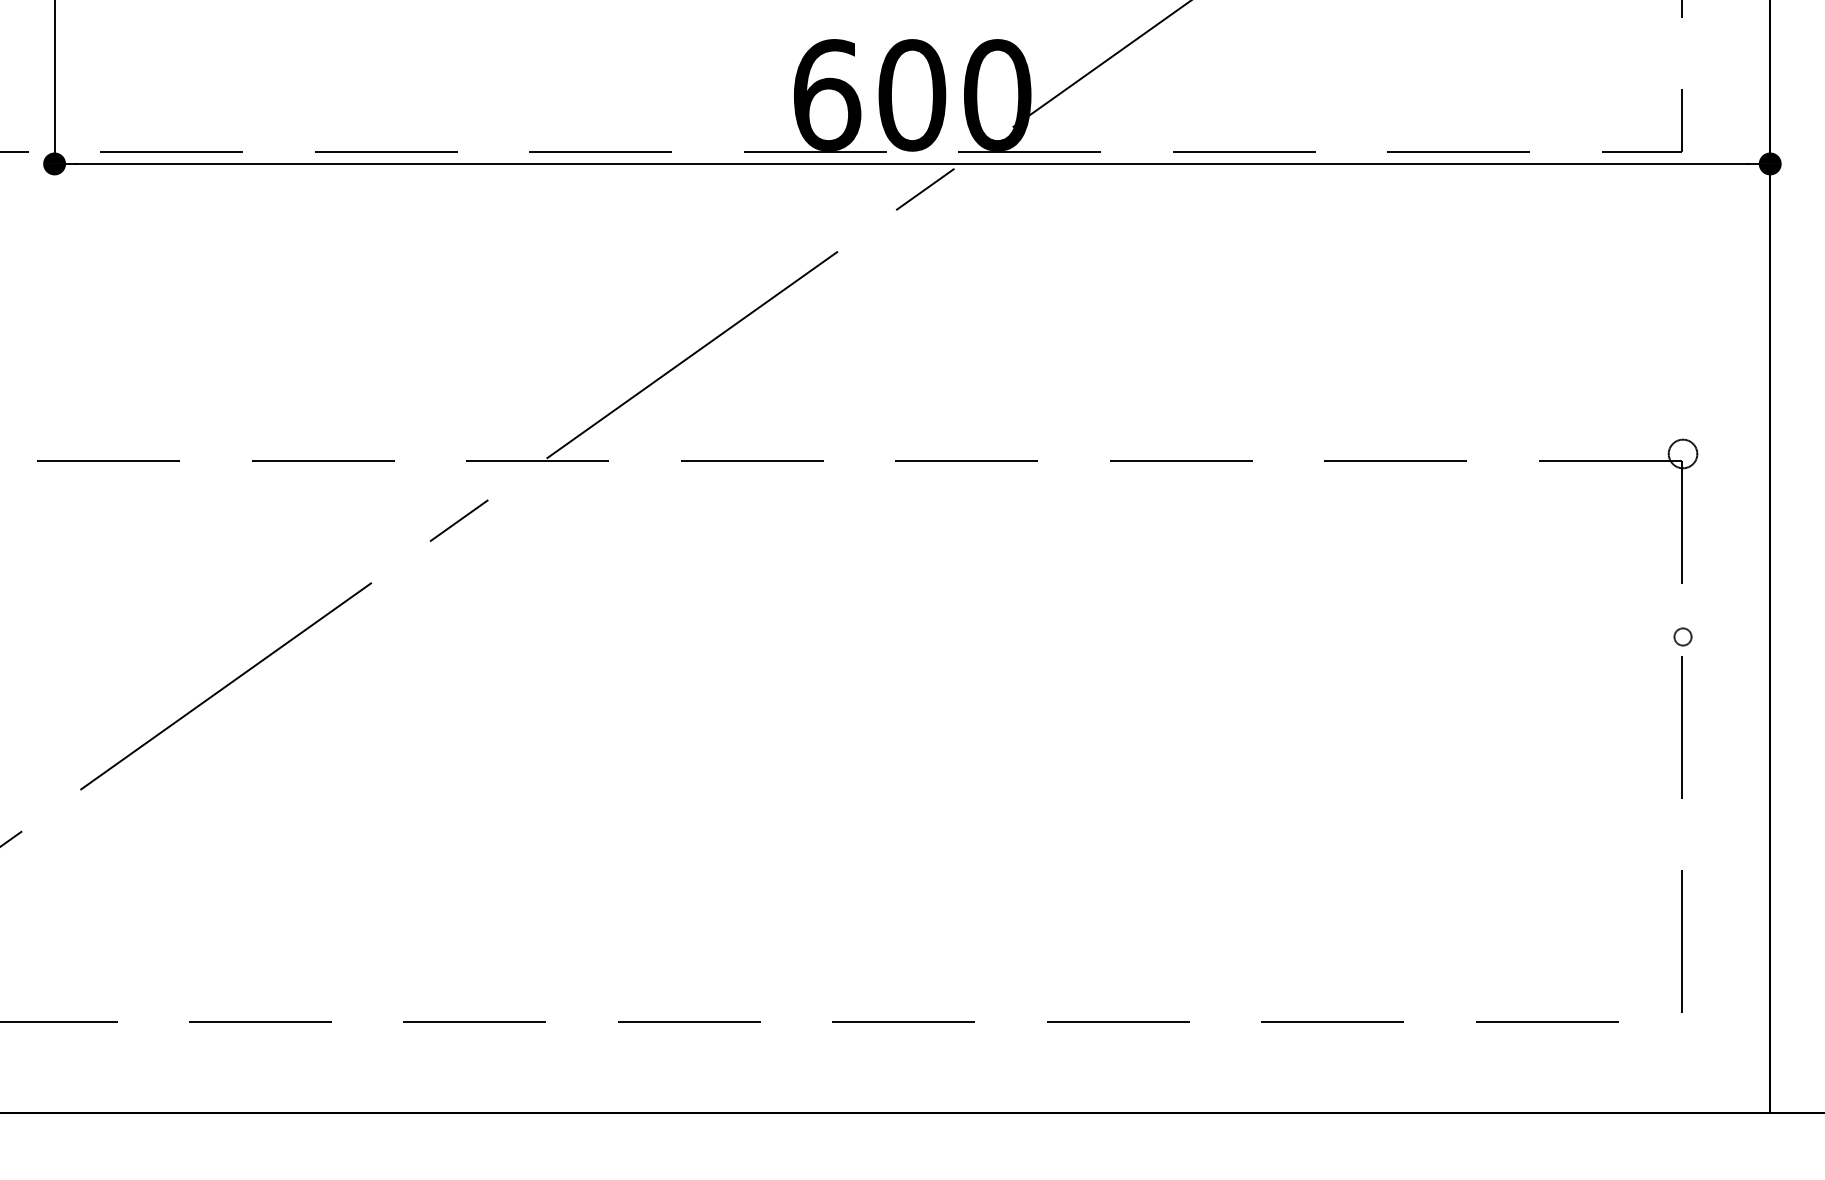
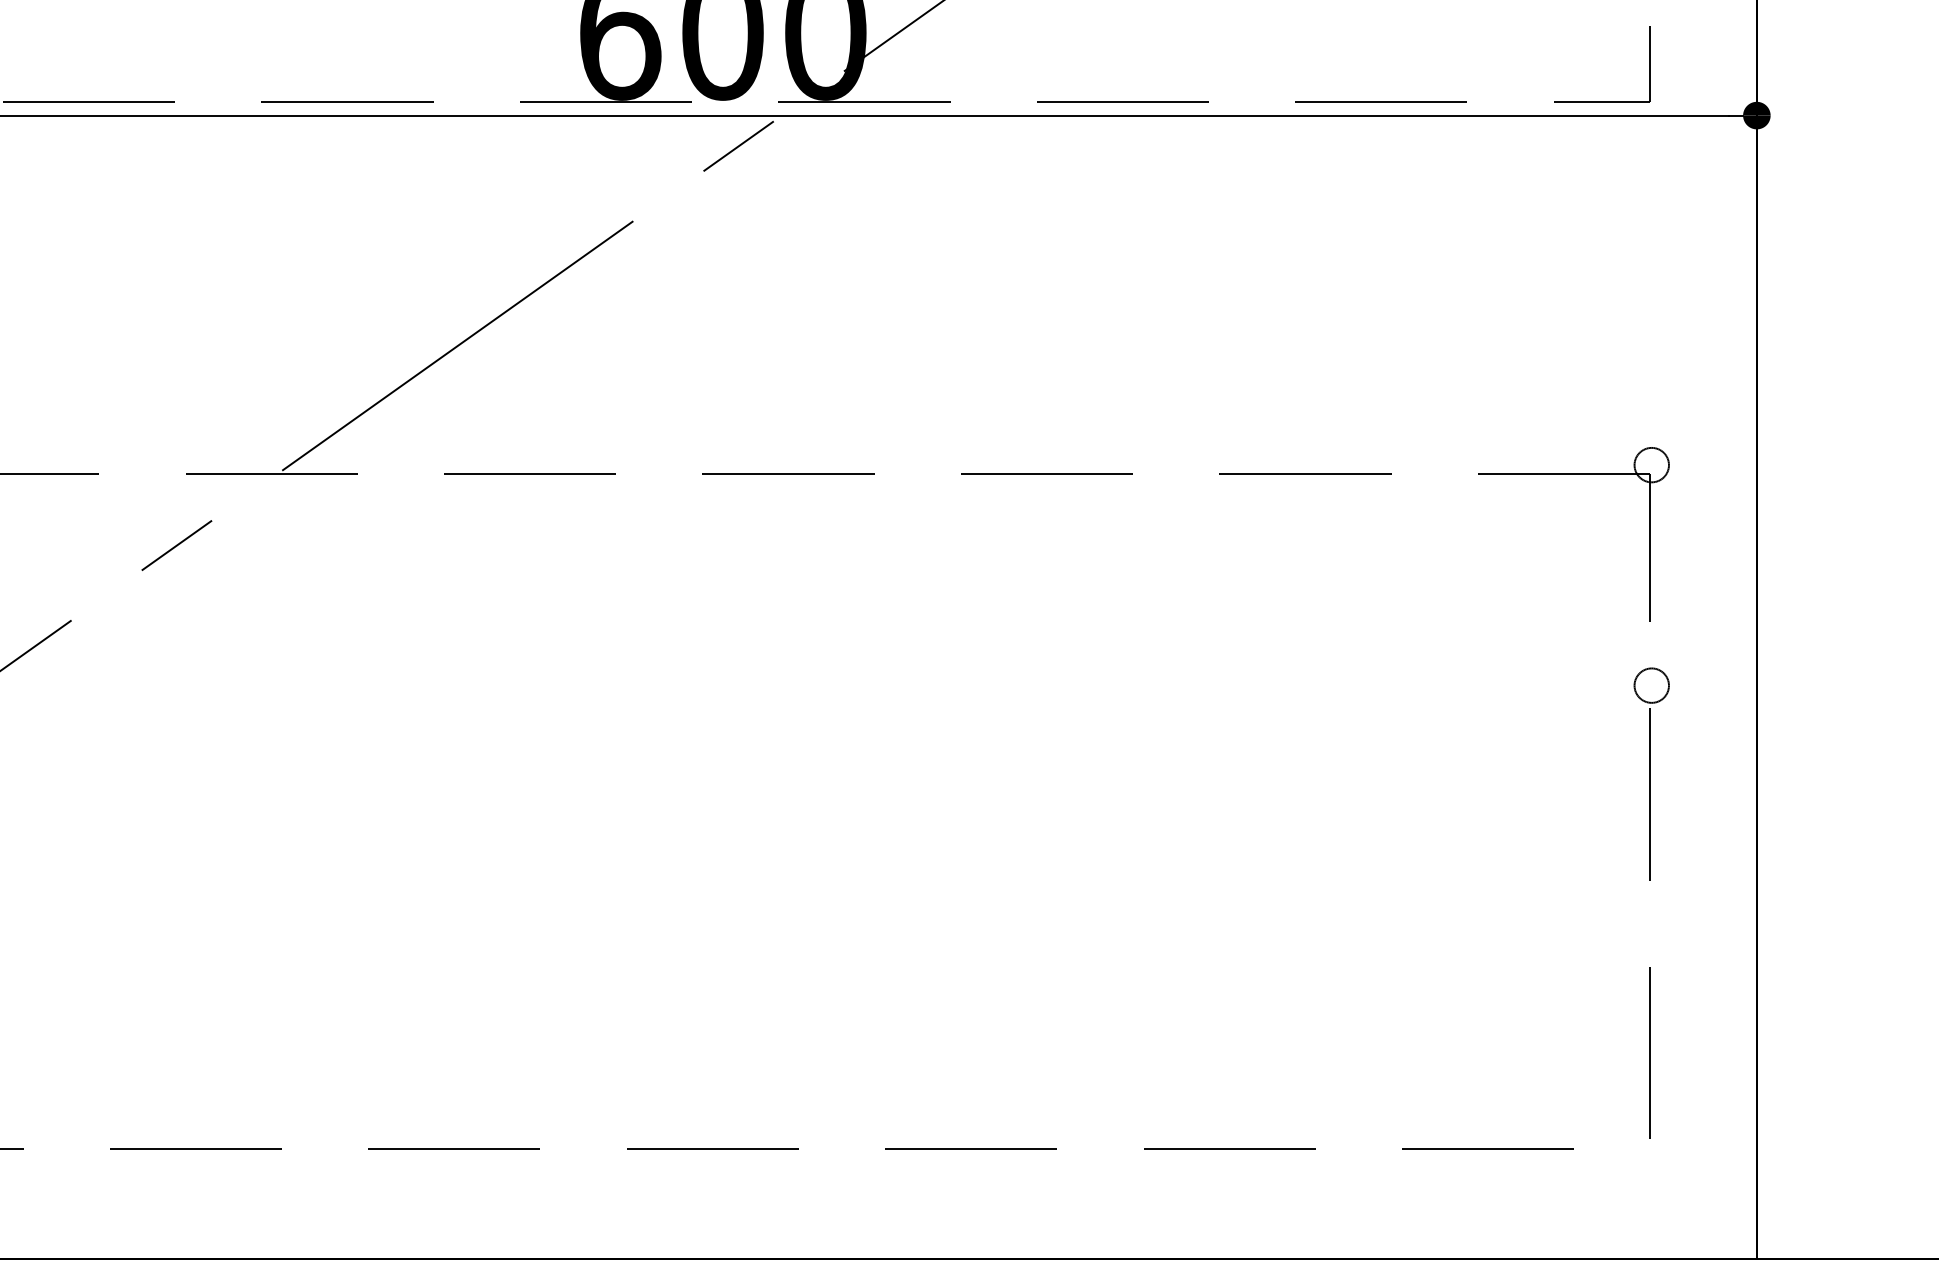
circle: (1682, 636) -> (1651, 685), size x1.67

